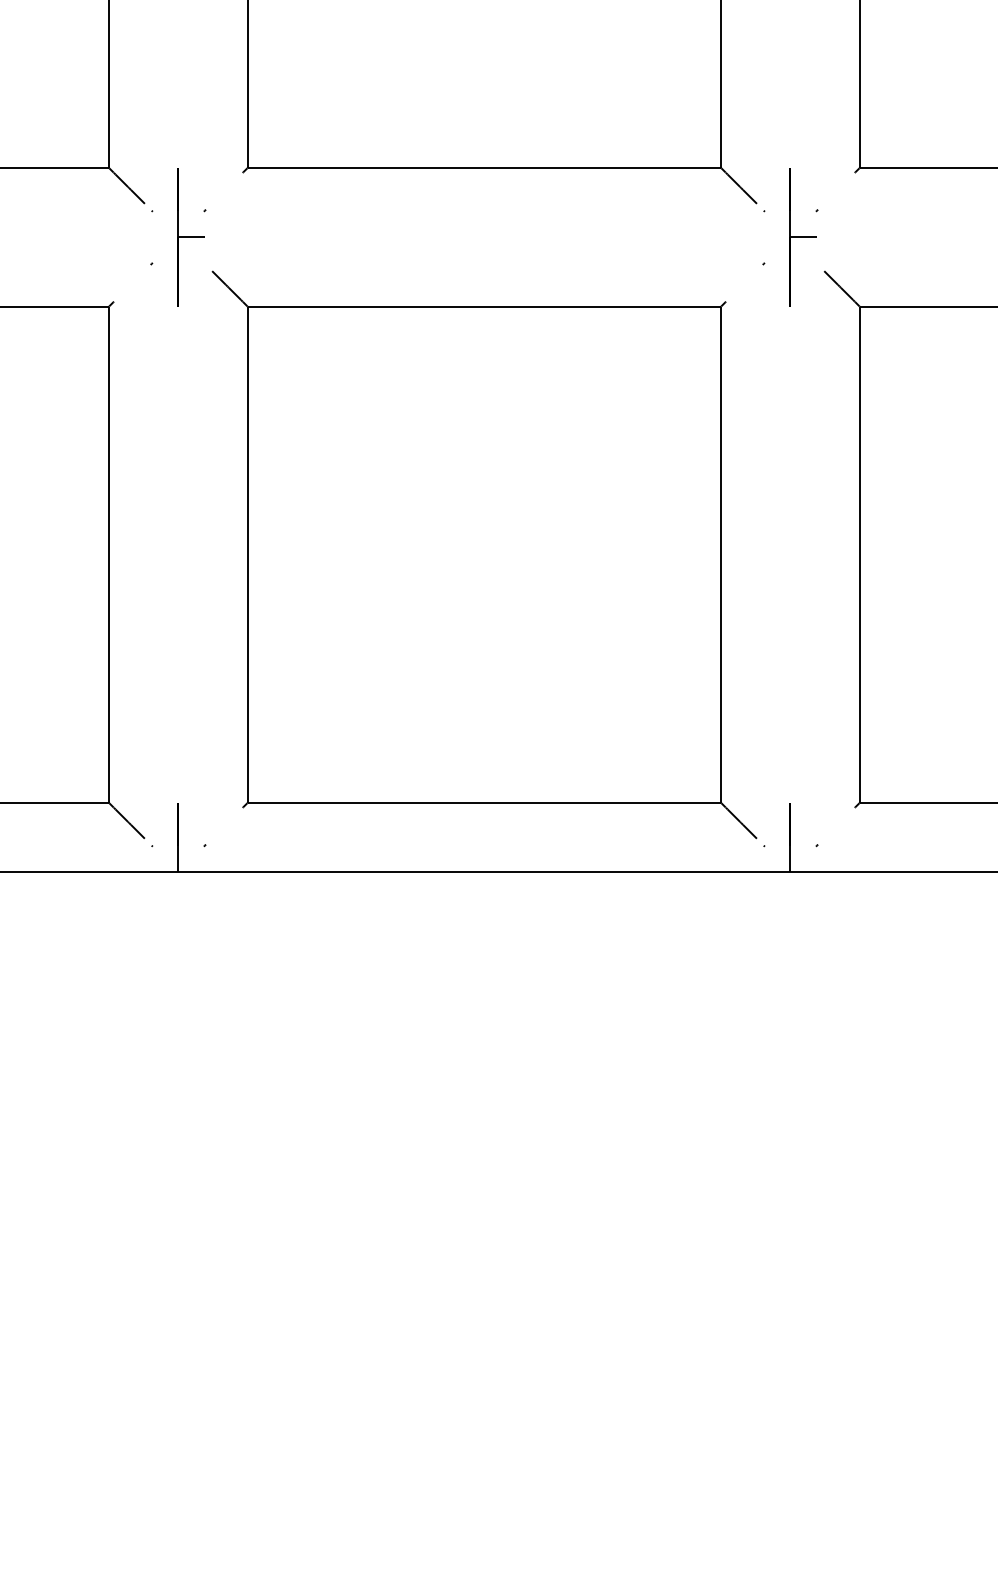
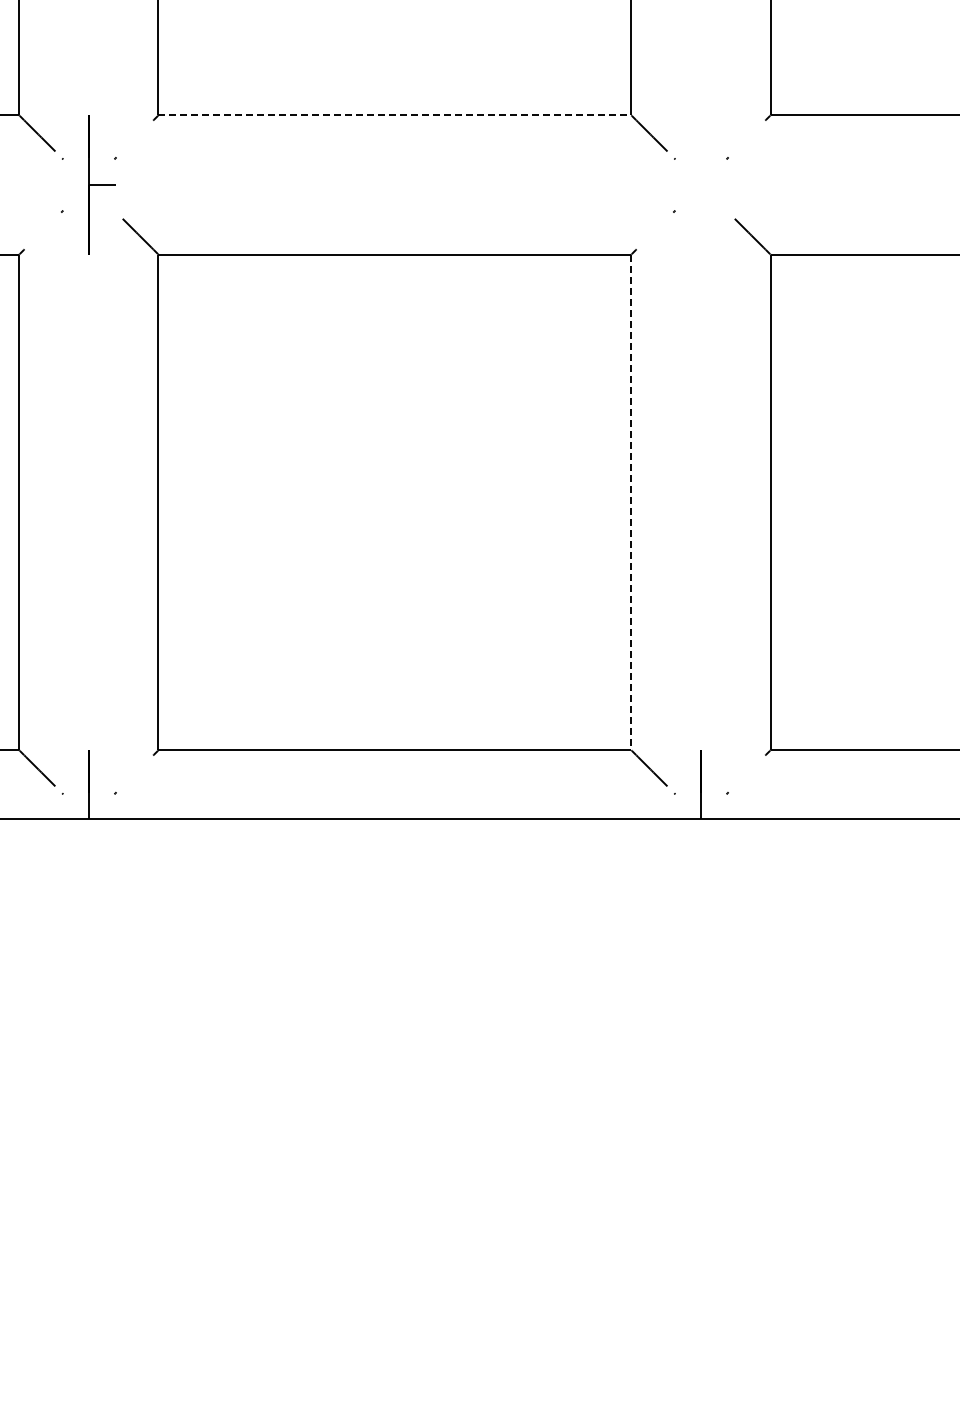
line: (484, 167) -> (395, 115), solid -> dashed
part: (802, 237) -> (713, 185), removed
line: (720, 554) -> (631, 502), solid -> dashed

